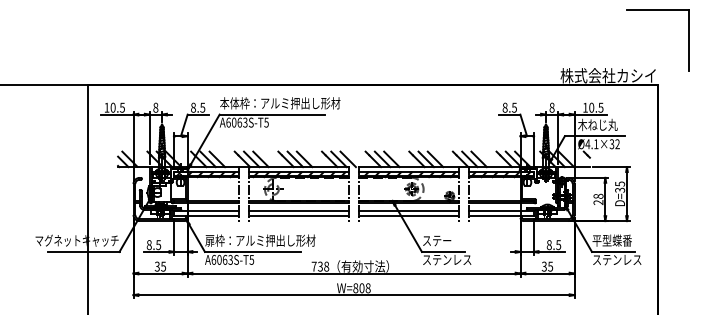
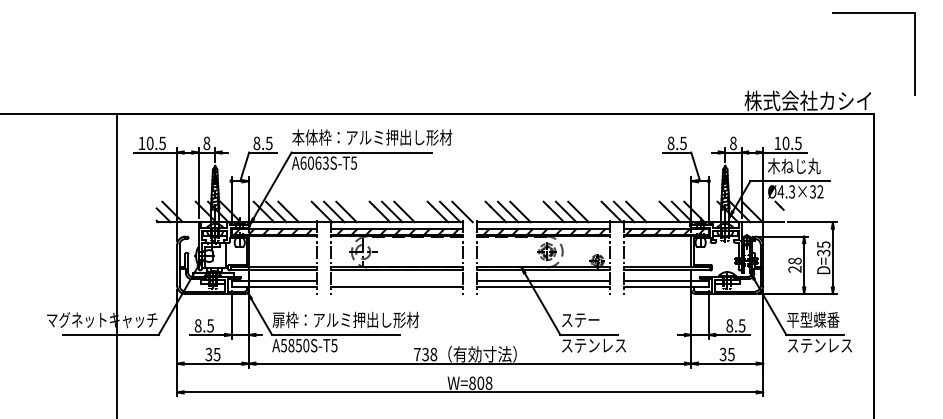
text: (596, 144) -> (792, 192), Ø4.1×32 -> Ø4.3×32
line: (298, 211) -> (396, 281), removed
text: (221, 259) -> (294, 345), A6063S-T5 -> A5850S-T5

